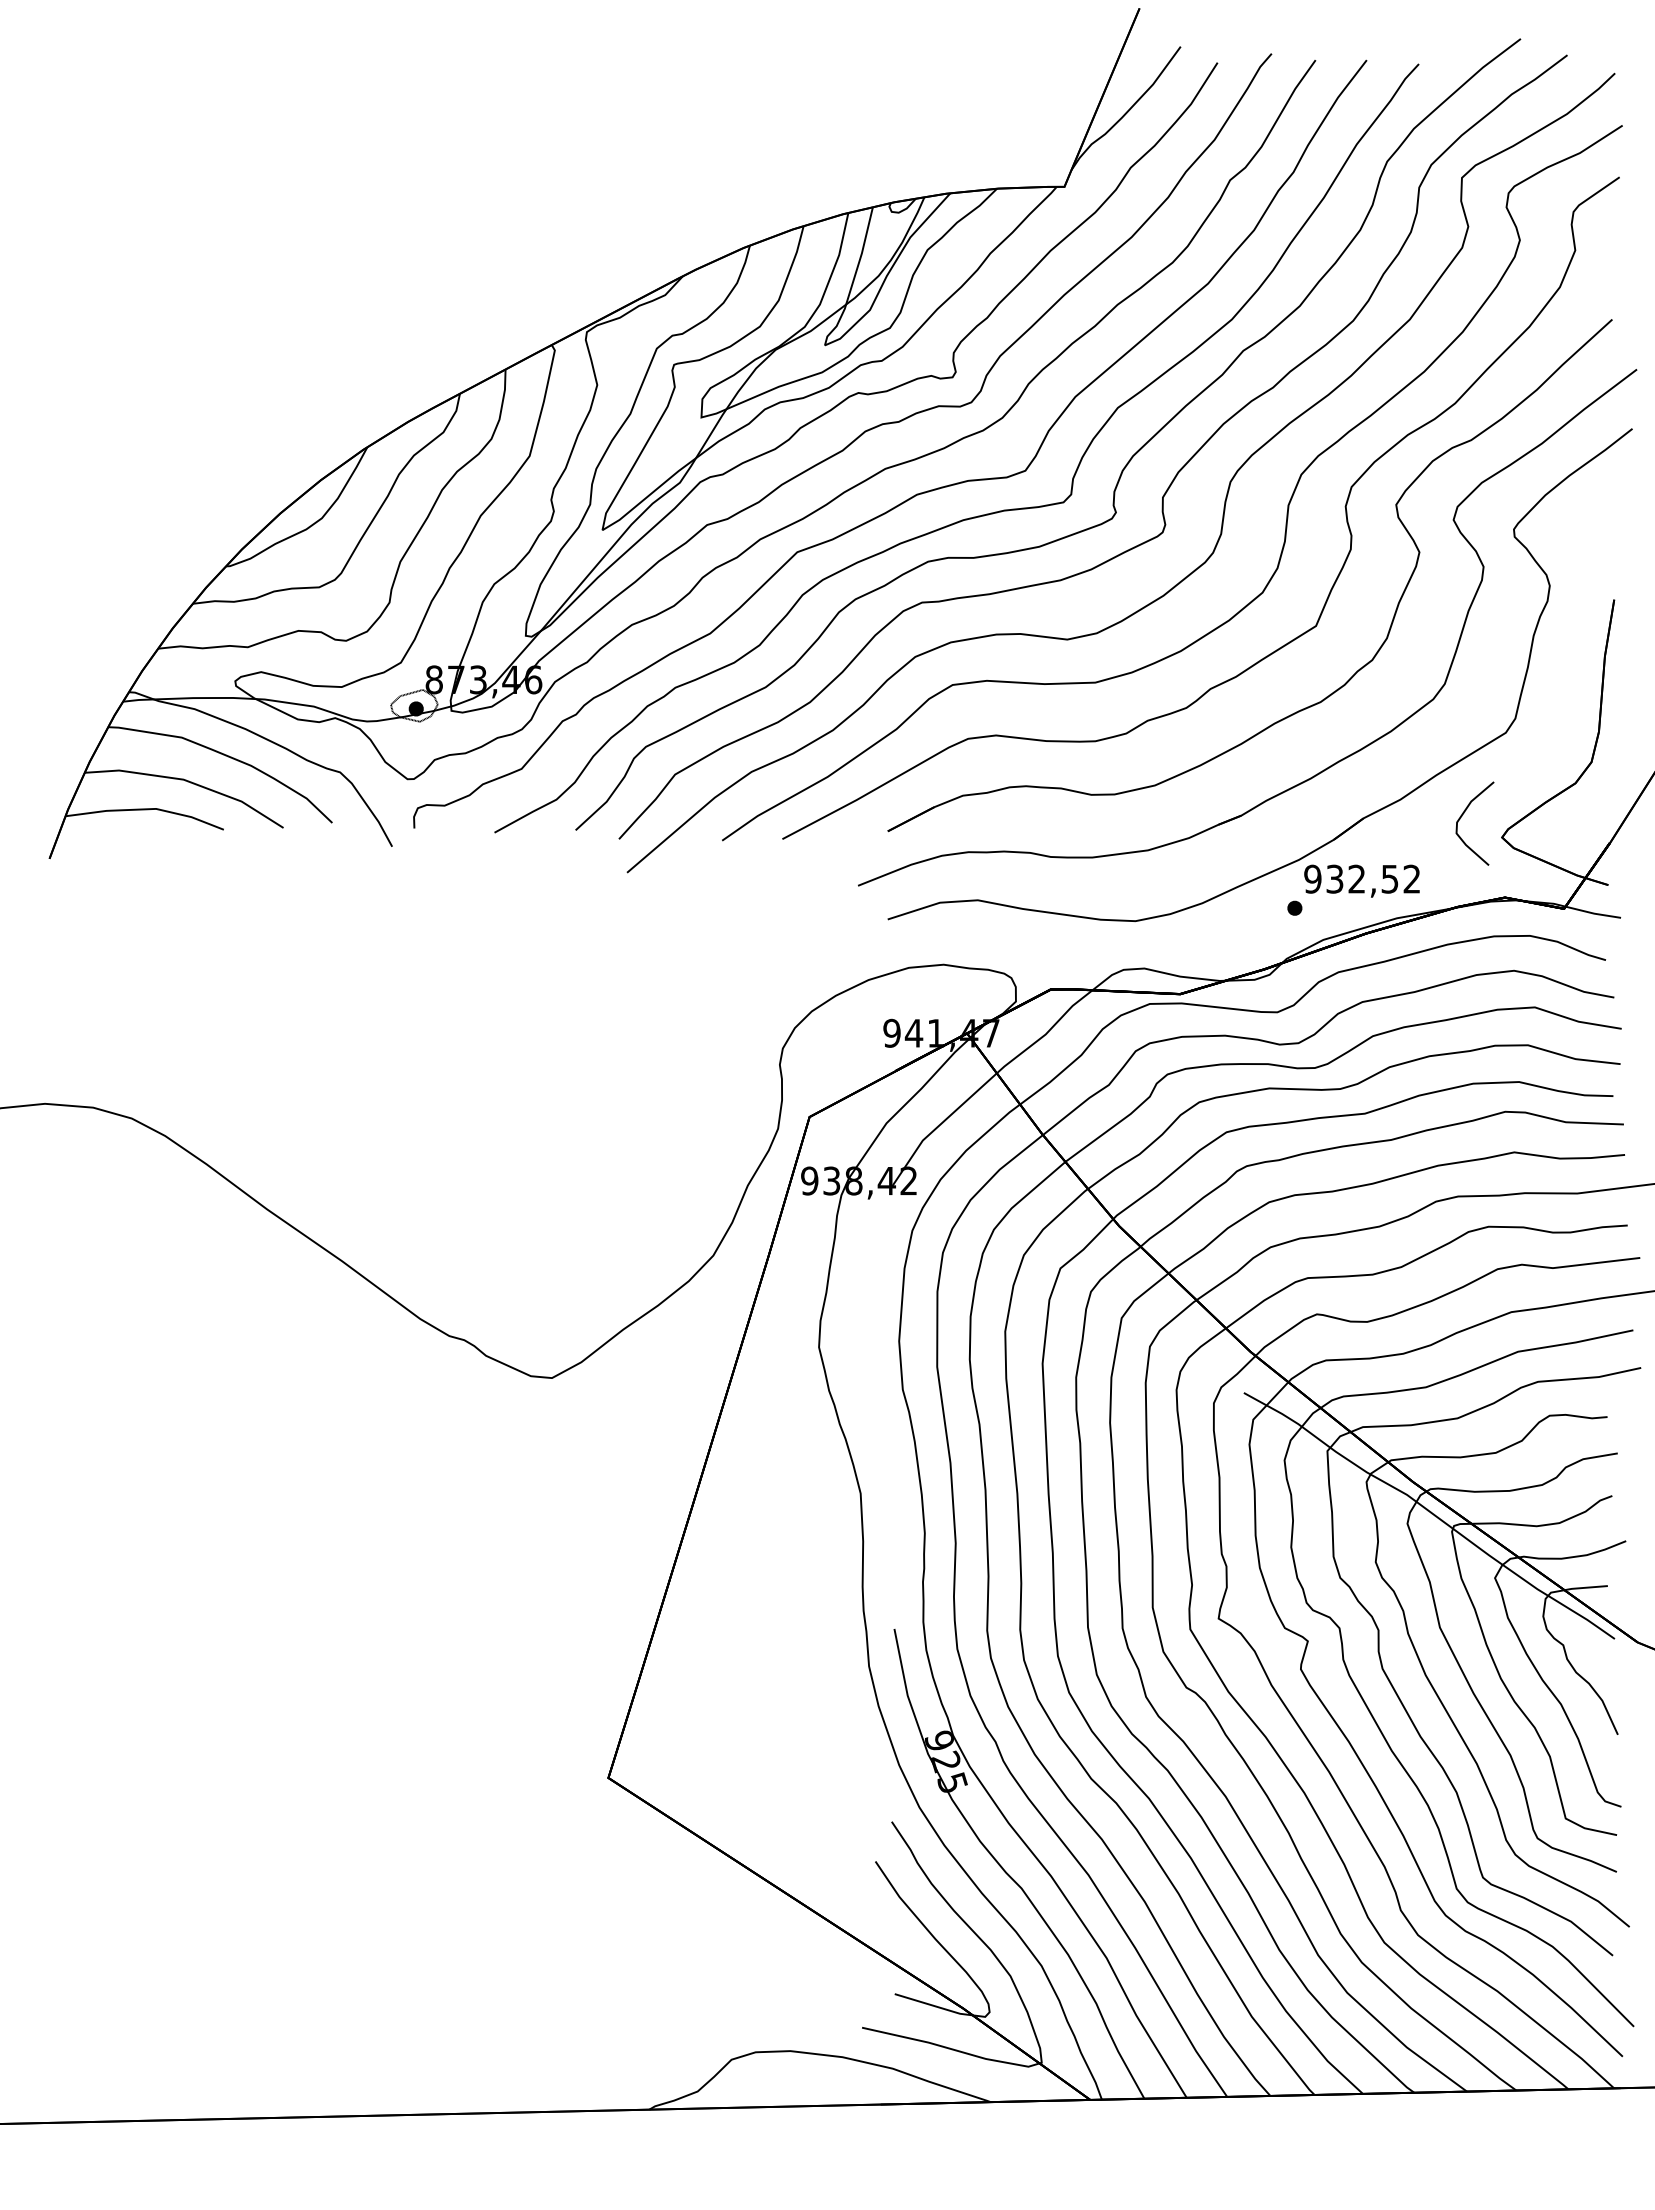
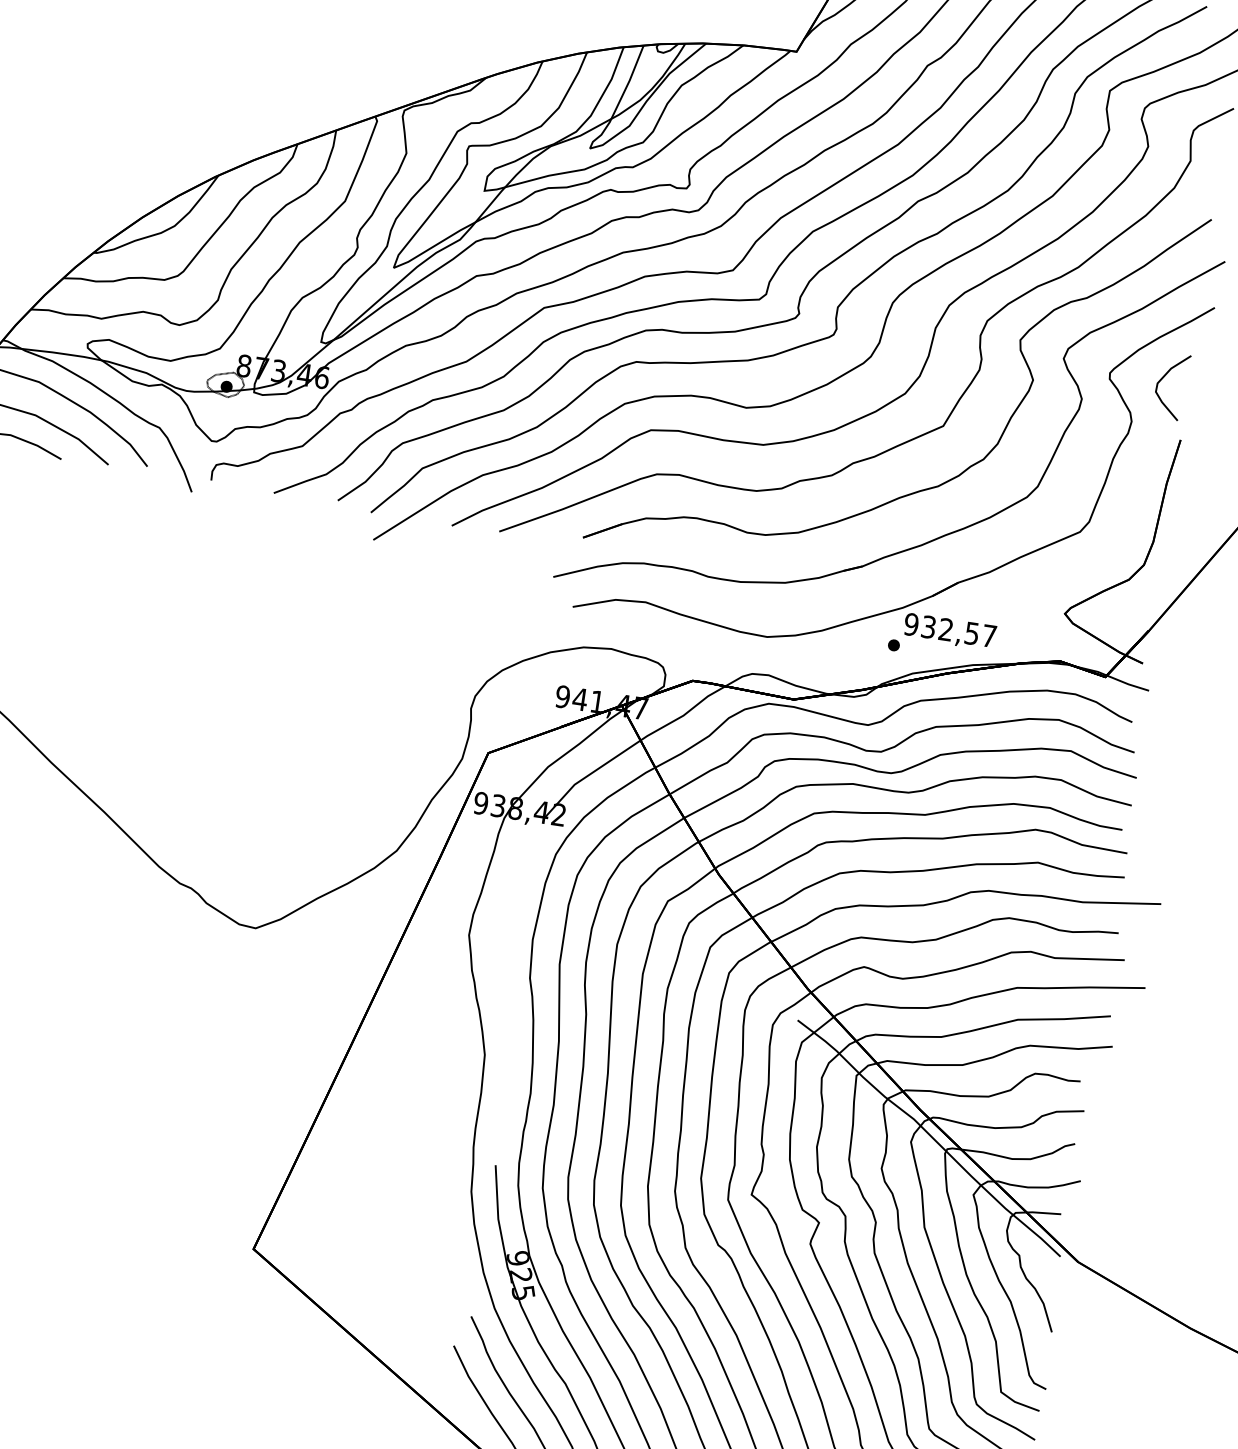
curve: (1462, 816) -> (1162, 379), moved
text: (1411, 878) -> (989, 635), 932,52 -> 932,57

